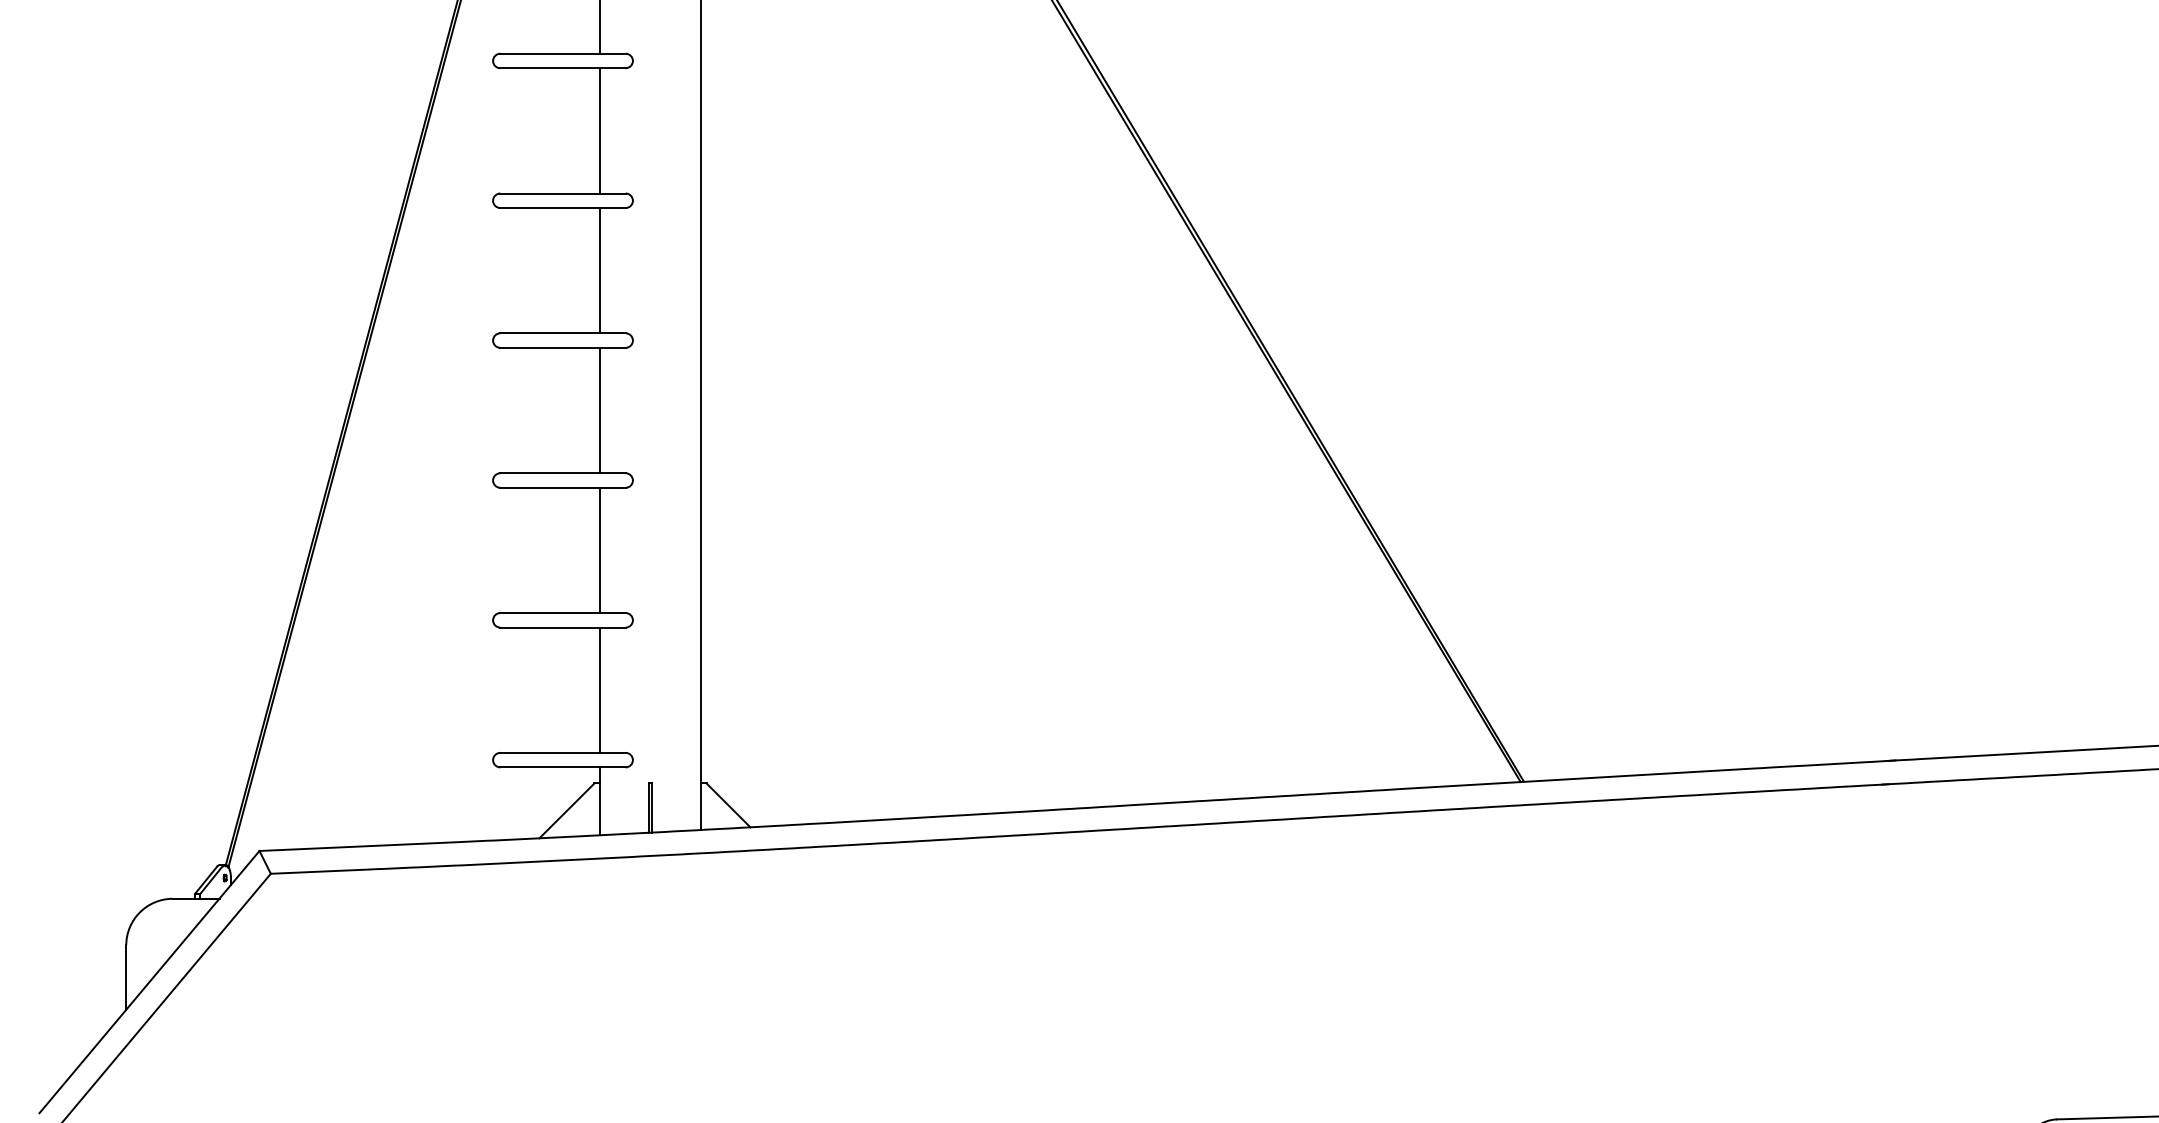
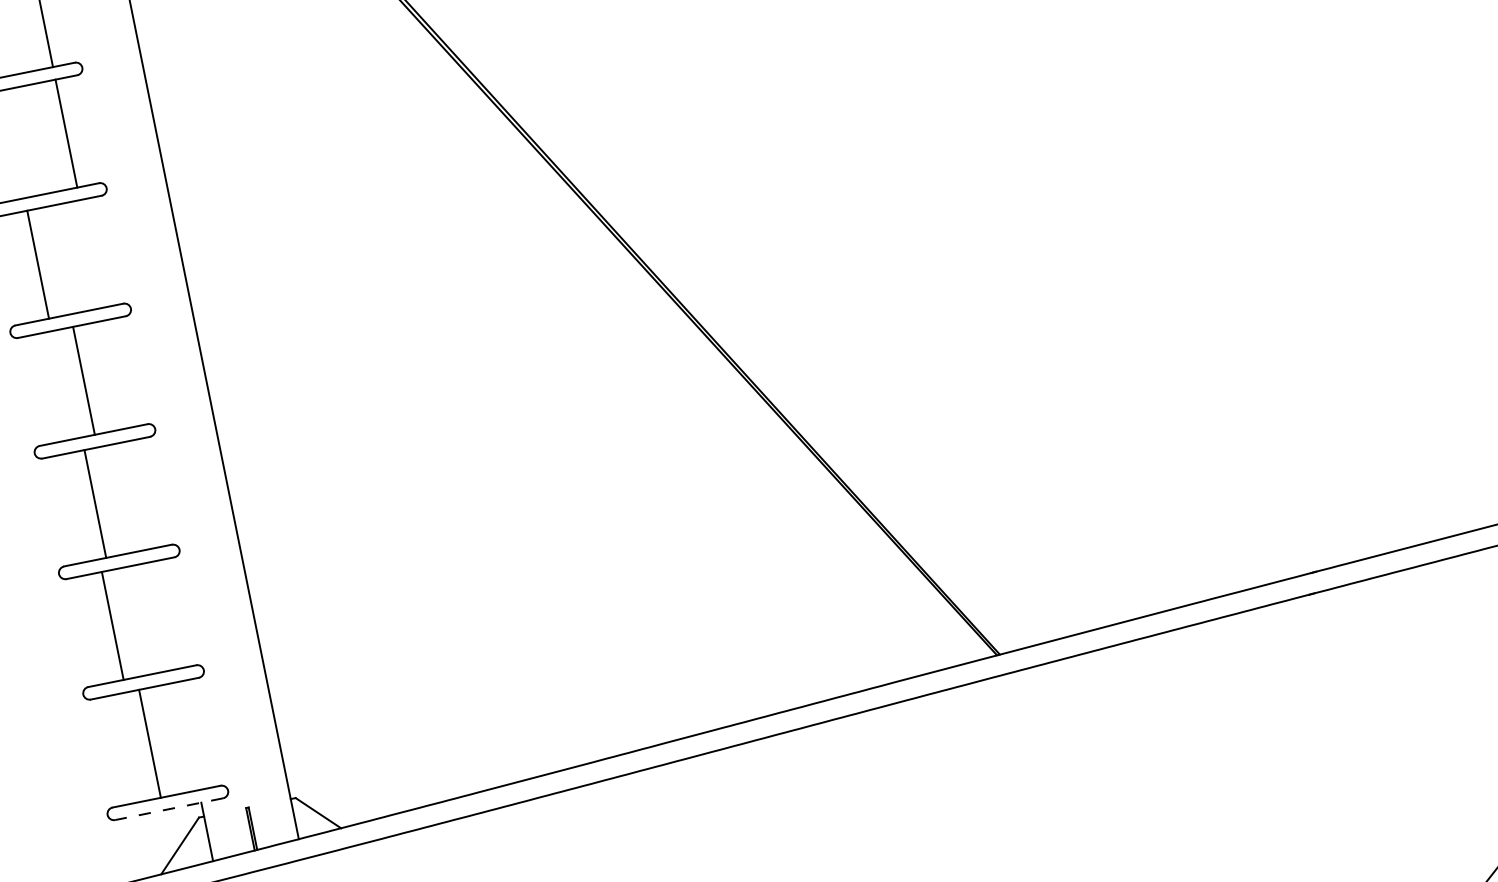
line: (600, 130) -> (38, 264), moved
line: (600, 270) -> (84, 380), moved
line: (600, 410) -> (95, 503), moved
line: (600, 550) -> (112, 625), moved
line: (600, 689) -> (150, 743), moved
line: (563, 767) -> (169, 809), solid -> dashed

